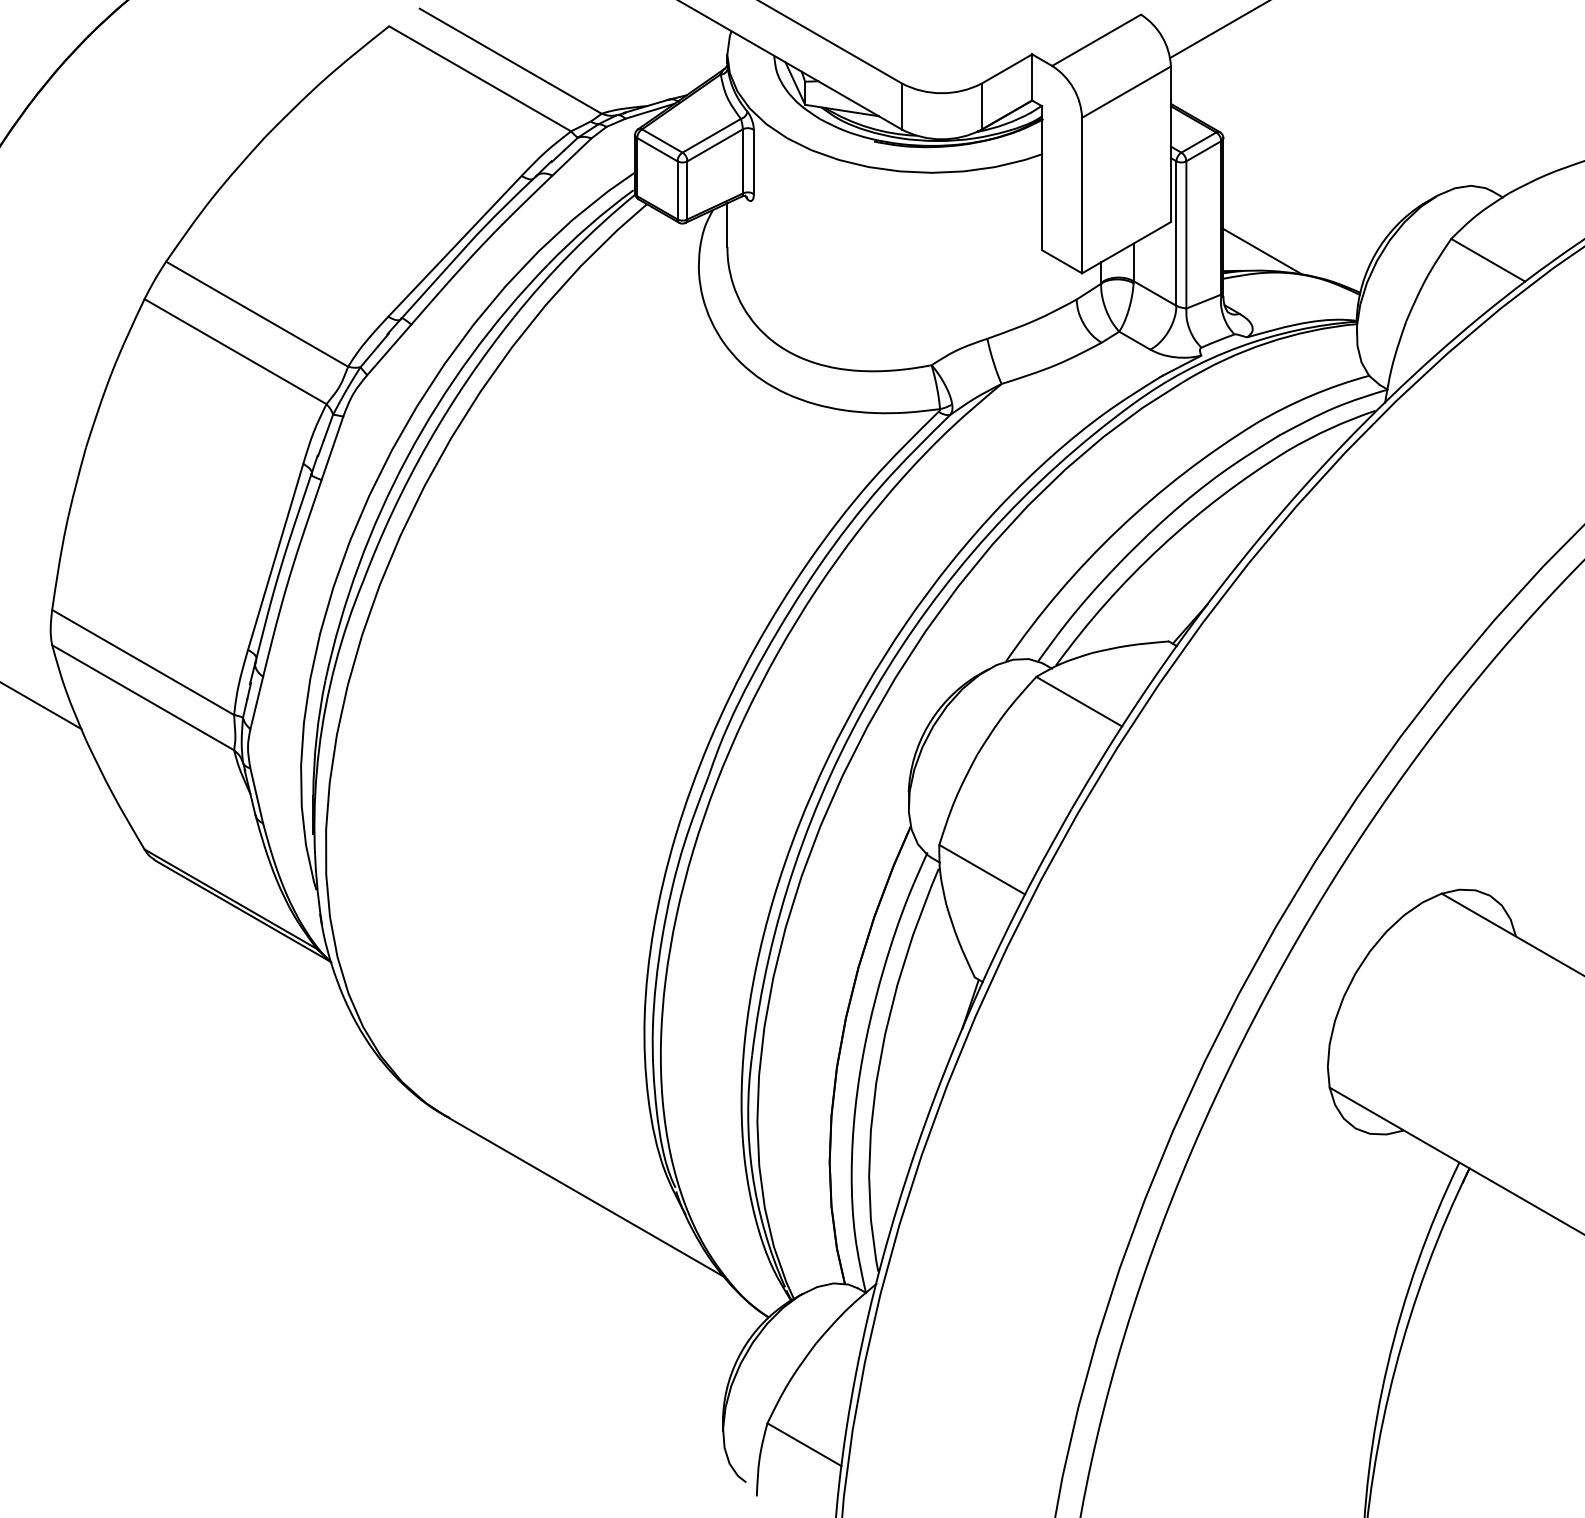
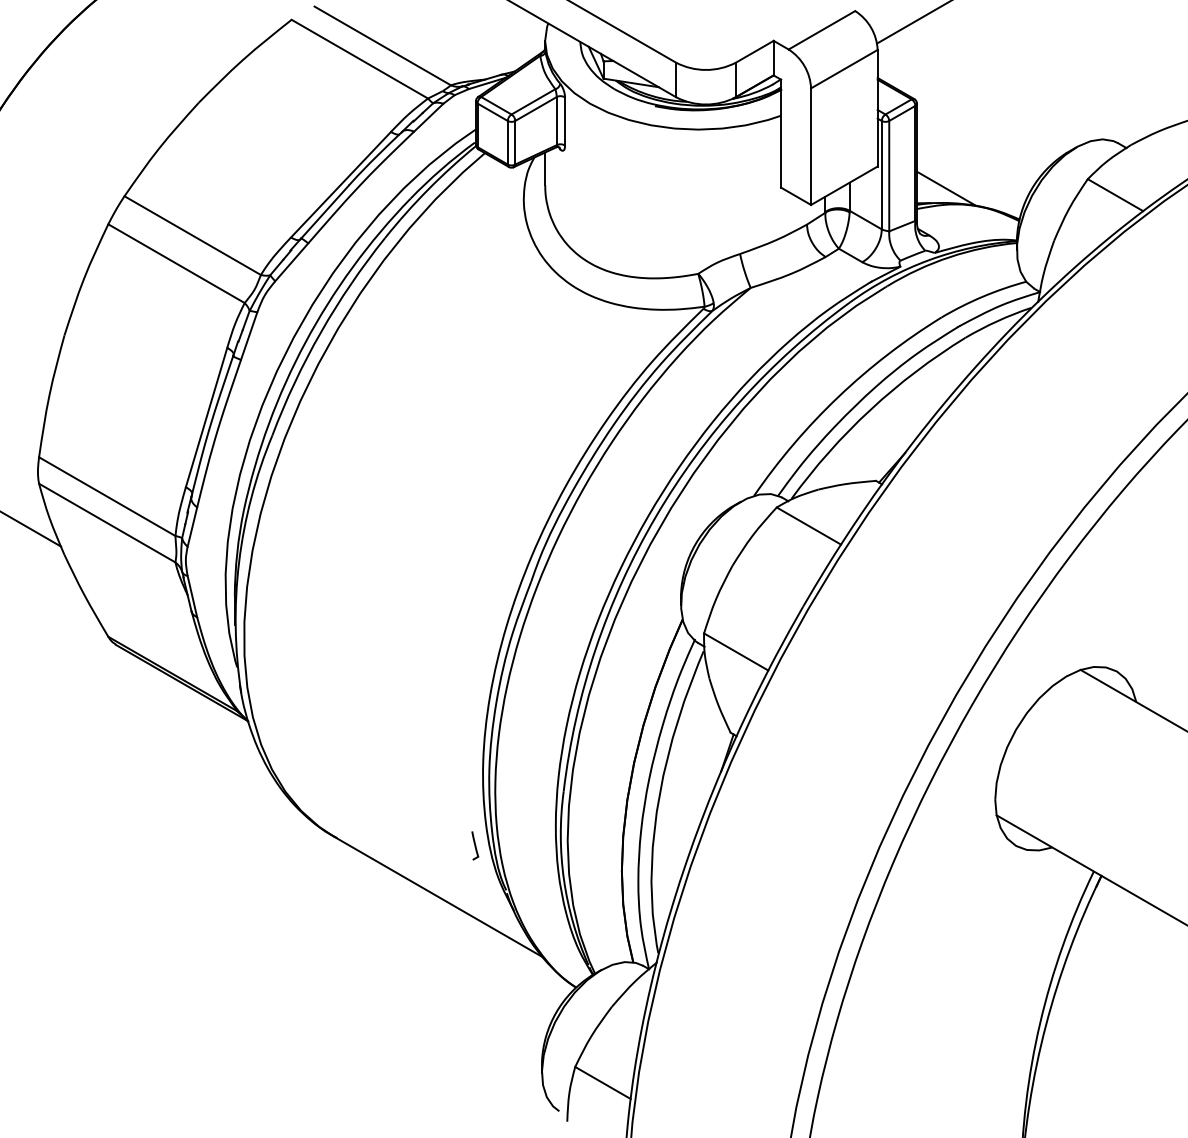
part: (634, 1127) -> (475, 845), added

